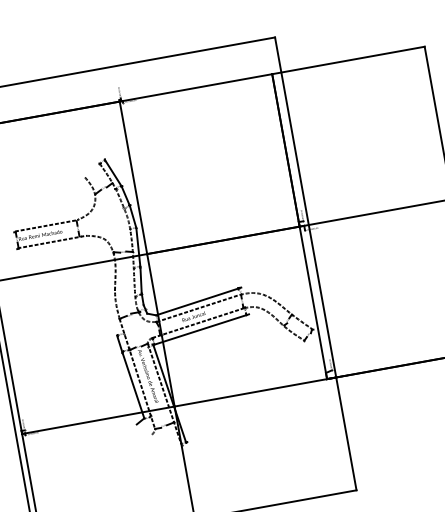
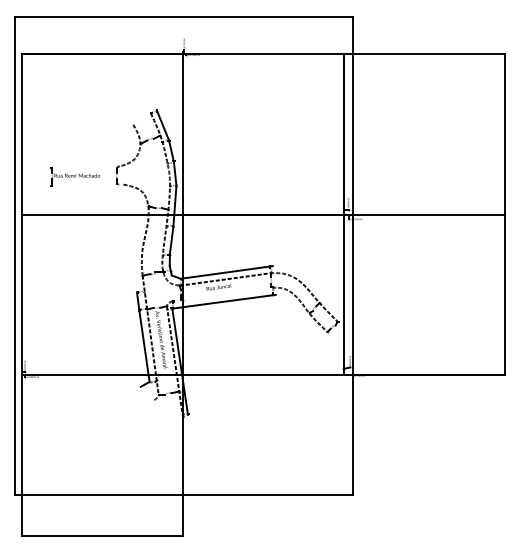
line: (46, 226) -> (84, 167), removed
line: (51, 241) -> (87, 184), removed
line: (198, 323) -> (222, 294), removed

